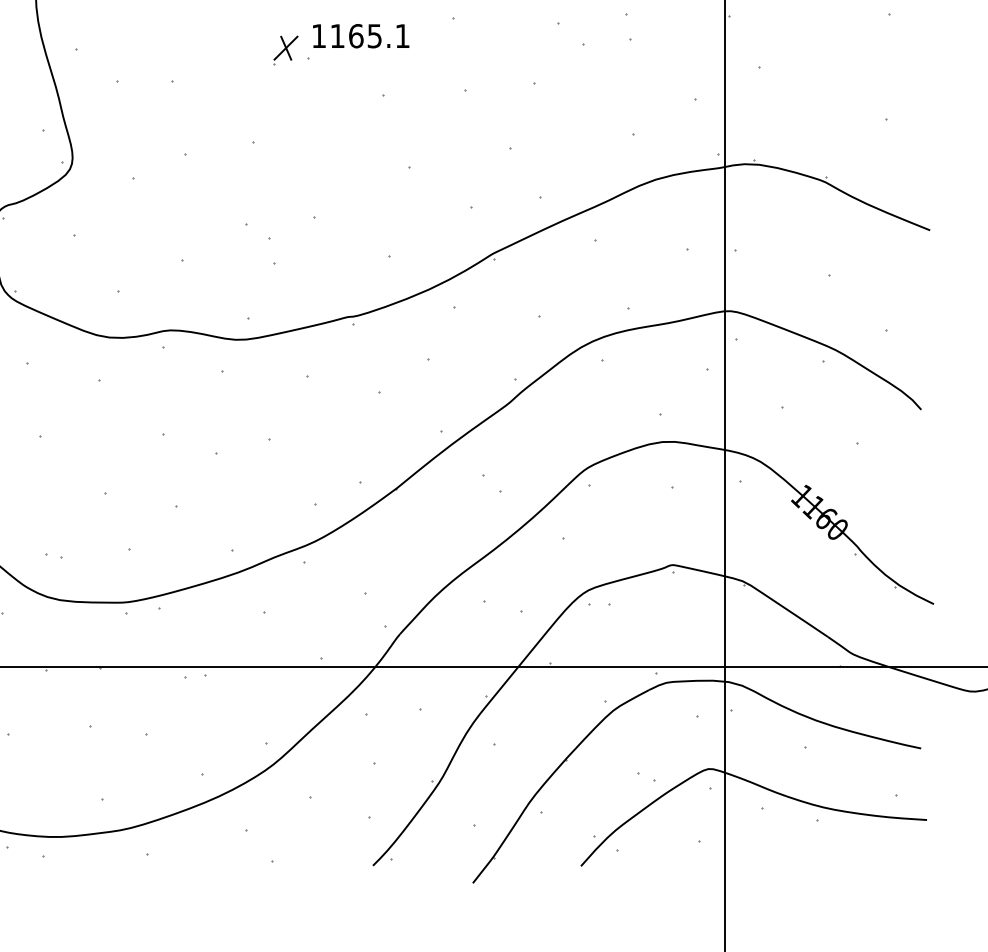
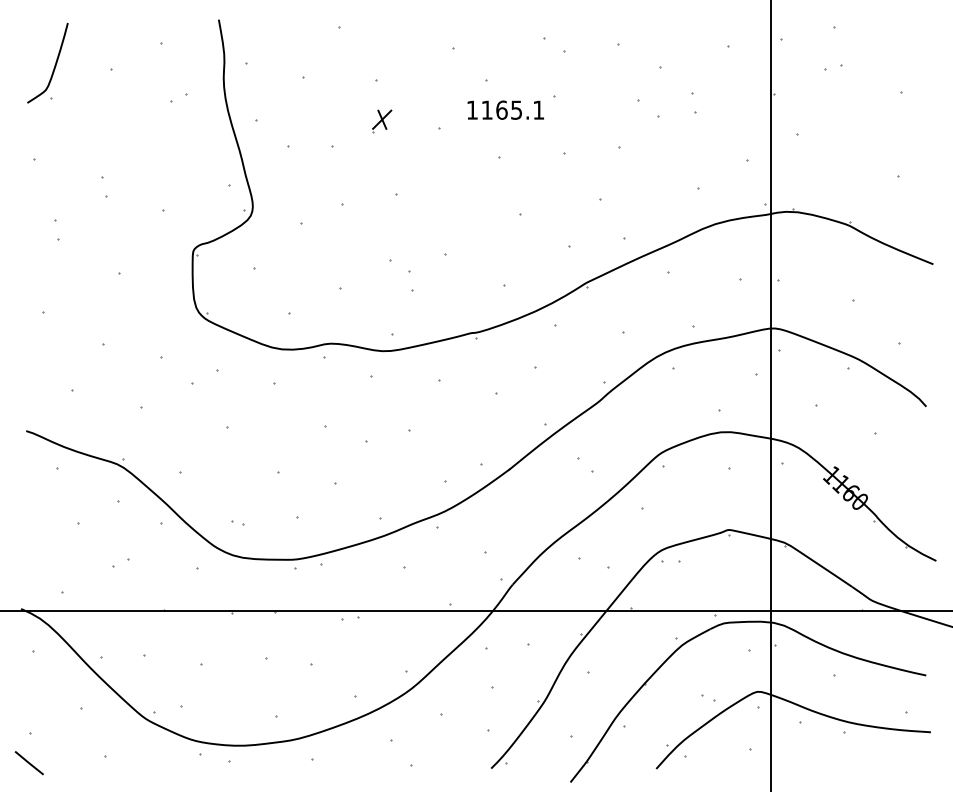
text: (360, 35) -> (505, 109), moved
part: (286, 50) -> (382, 121), moved

